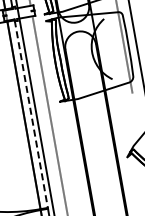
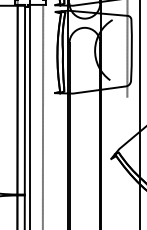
line: (30, 114) -> (24, 100), dashed -> solid

